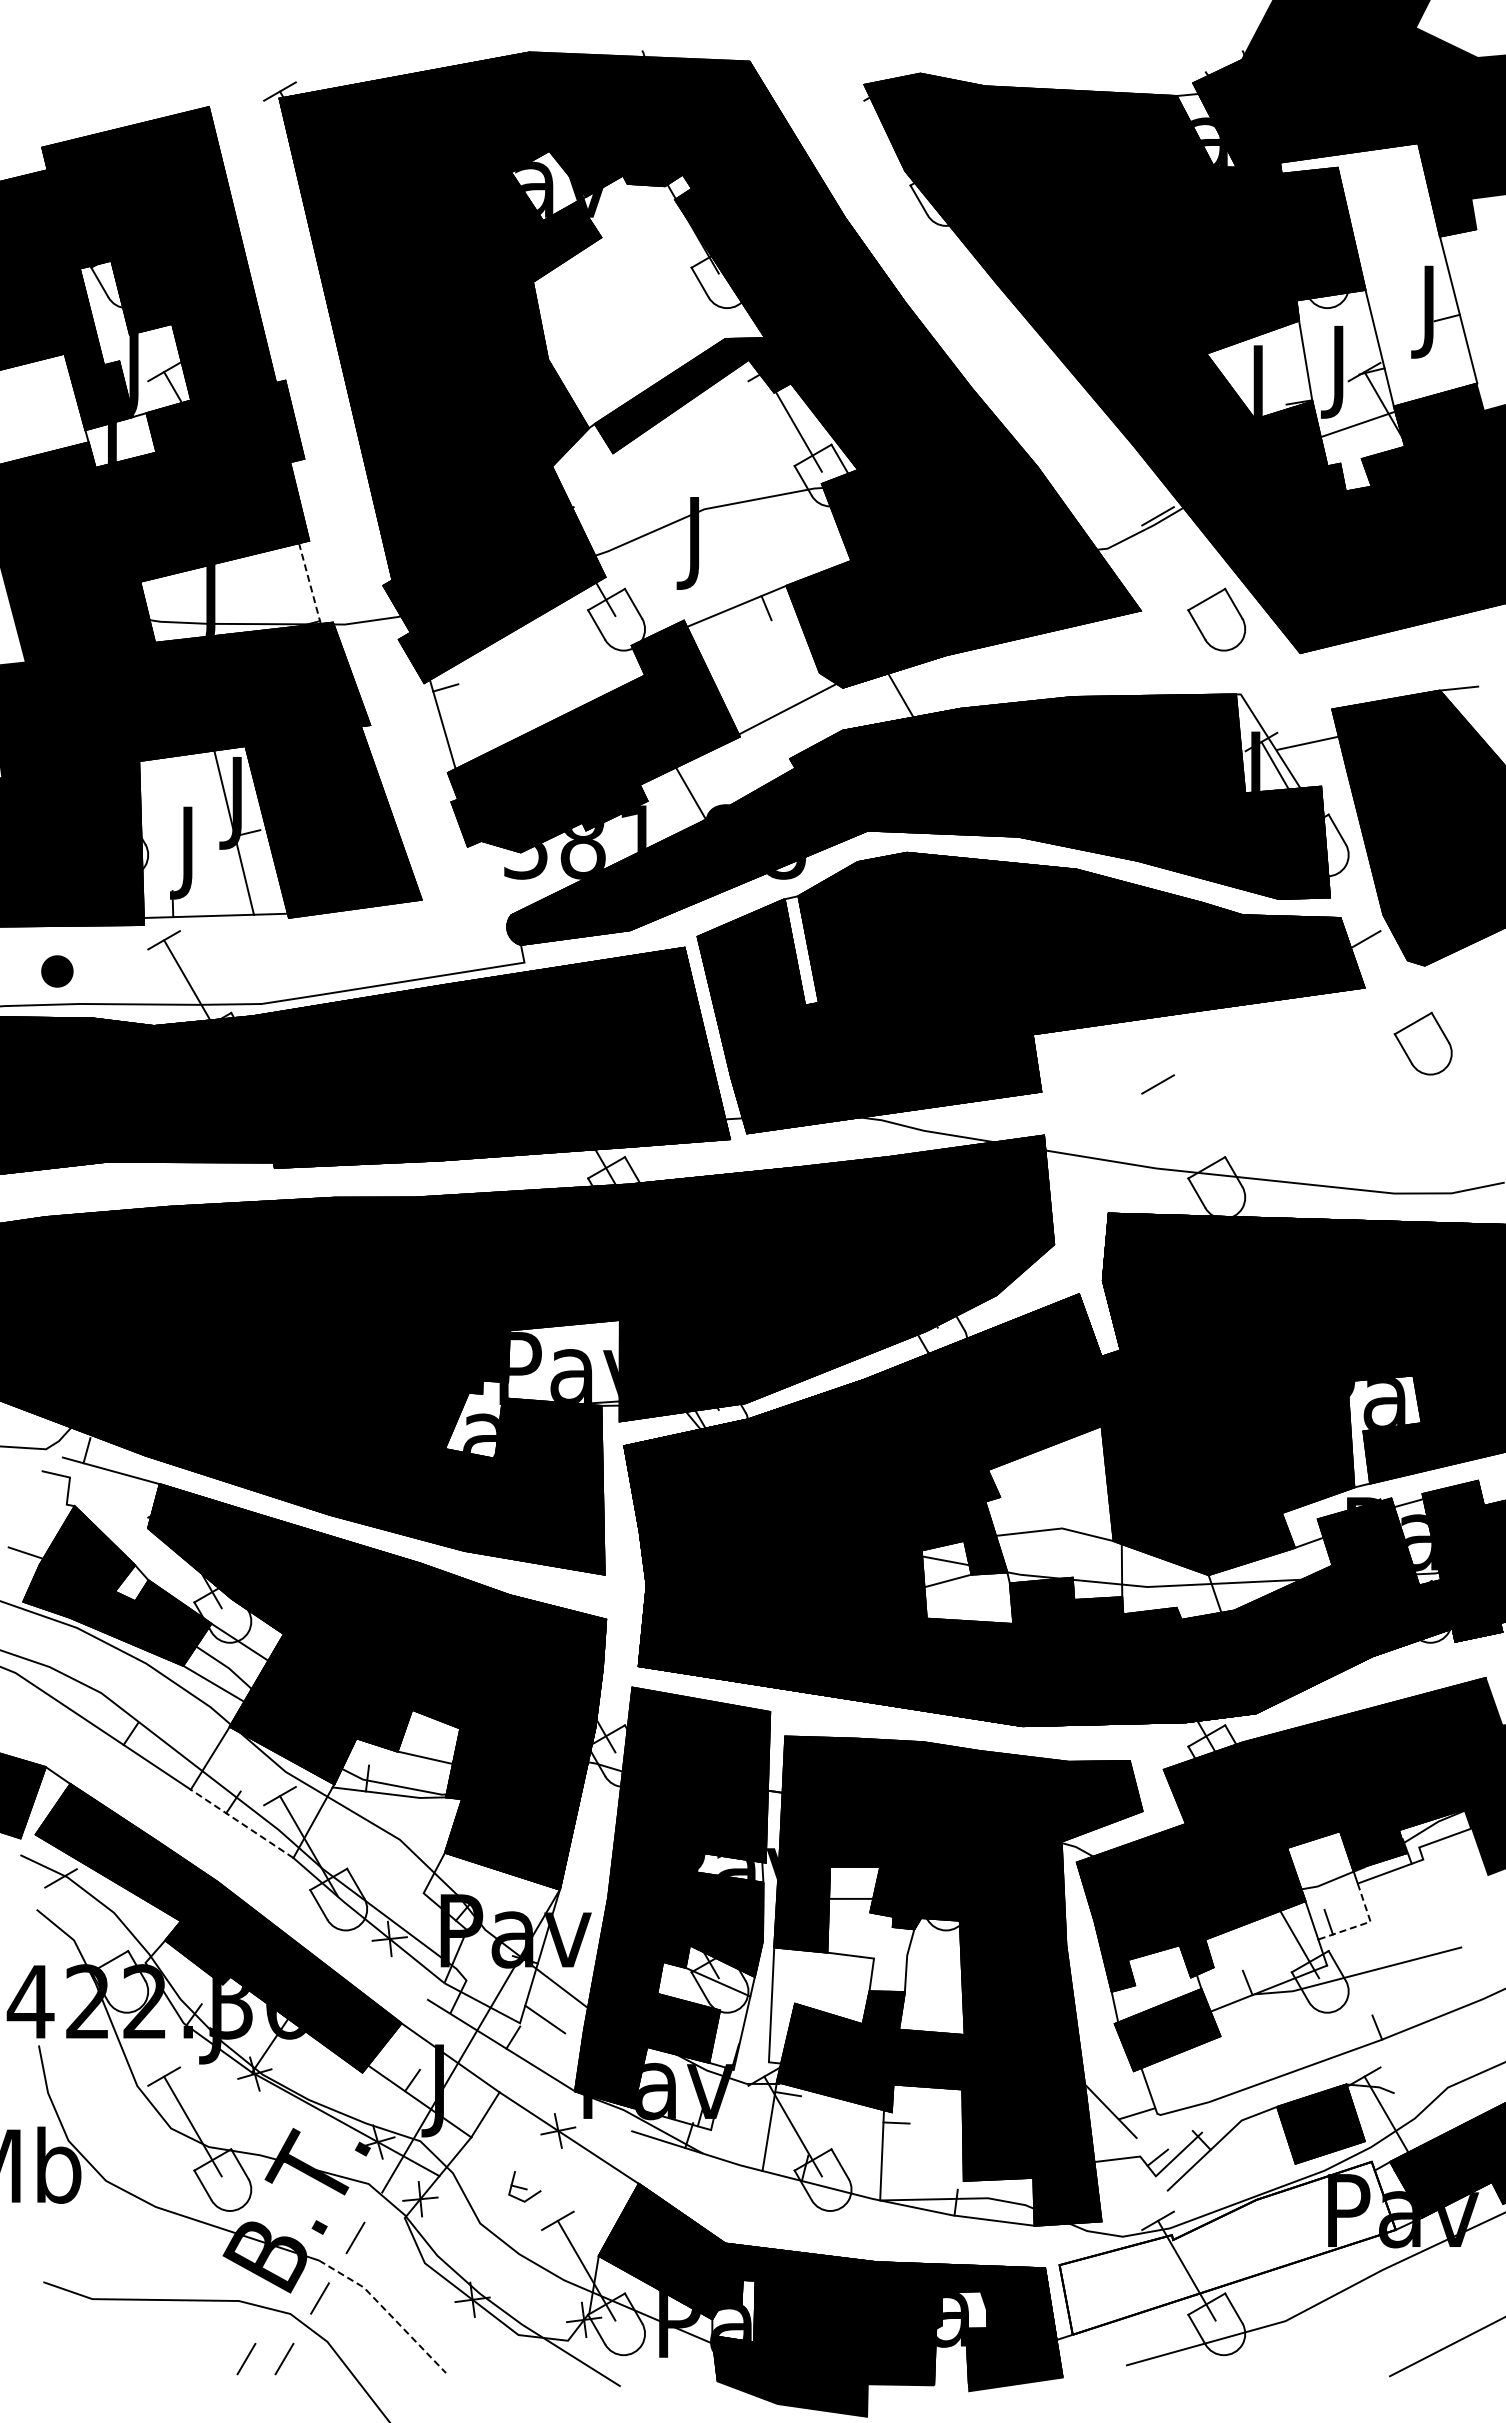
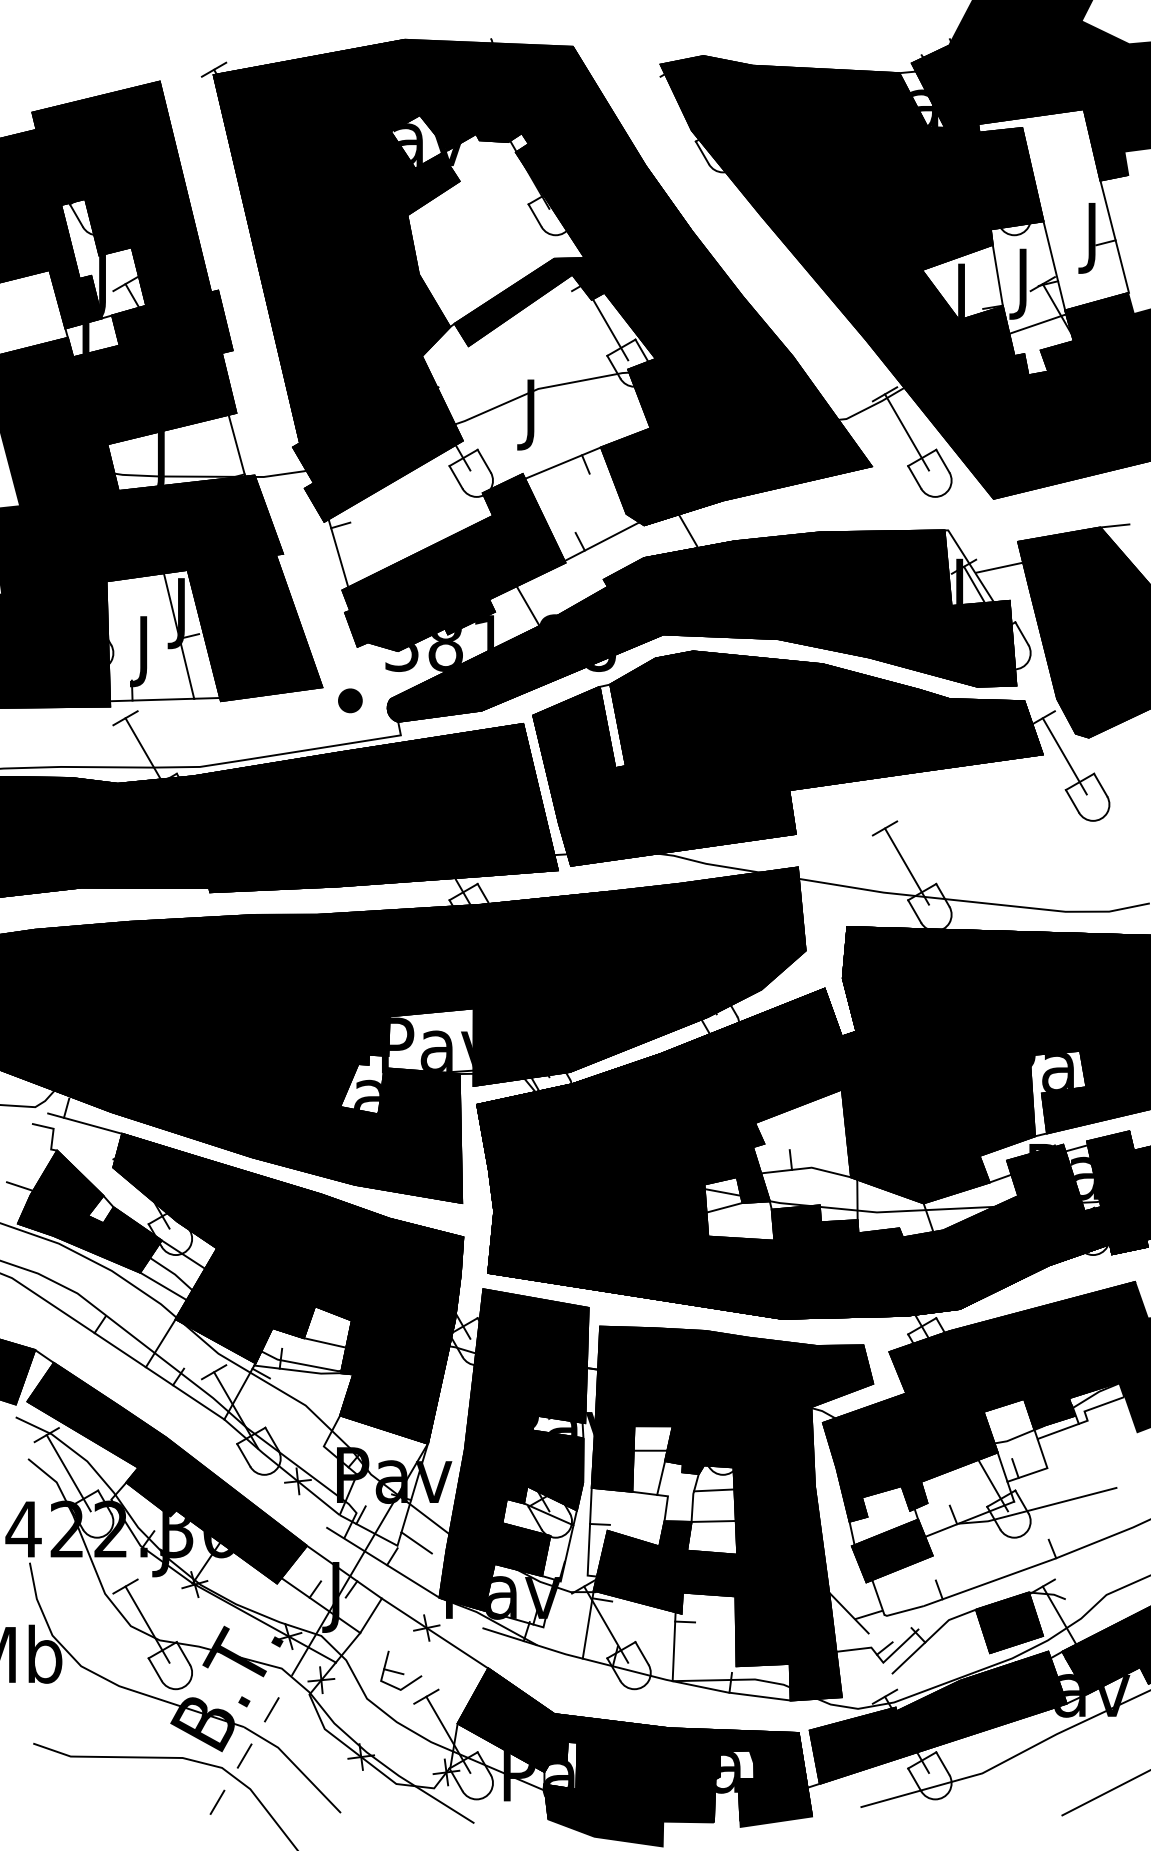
line: (1186, 566) -> (906, 432), added
line: (309, 583) -> (236, 445), dashed -> solid
line: (759, 708) -> (580, 541), added
part: (57, 971) -> (350, 700), moved
line: (1393, 989) -> (1064, 755), added
line: (1186, 1134) -> (906, 866), added
line: (1034, 1518) -> (790, 1160), added
line: (341, 1797) -> (261, 1373), added
line: (242, 1823) -> (185, 1393), dashed -> solid
line: (1364, 1923) -> (1042, 1469), dashed -> solid
line: (89, 1928) -> (68, 1473), added
line: (864, 1934) -> (660, 1477), added
line: (934, 1950) -> (714, 1490), added
line: (472, 1982) -> (361, 1514), added
line: (933, 1991) -> (713, 1521), added
line: (785, 1994) -> (600, 1523), added
line: (459, 2080) -> (351, 1589), added
line: (1228, 2080) -> (938, 1589), added
part: (524, 2186) -> (400, 1670), size x1.67
fill: (1227, 2247) -> (938, 1717), added
line: (386, 2311) -> (295, 1766), dashed -> solid
line: (246, 2358) -> (188, 1801), removed

